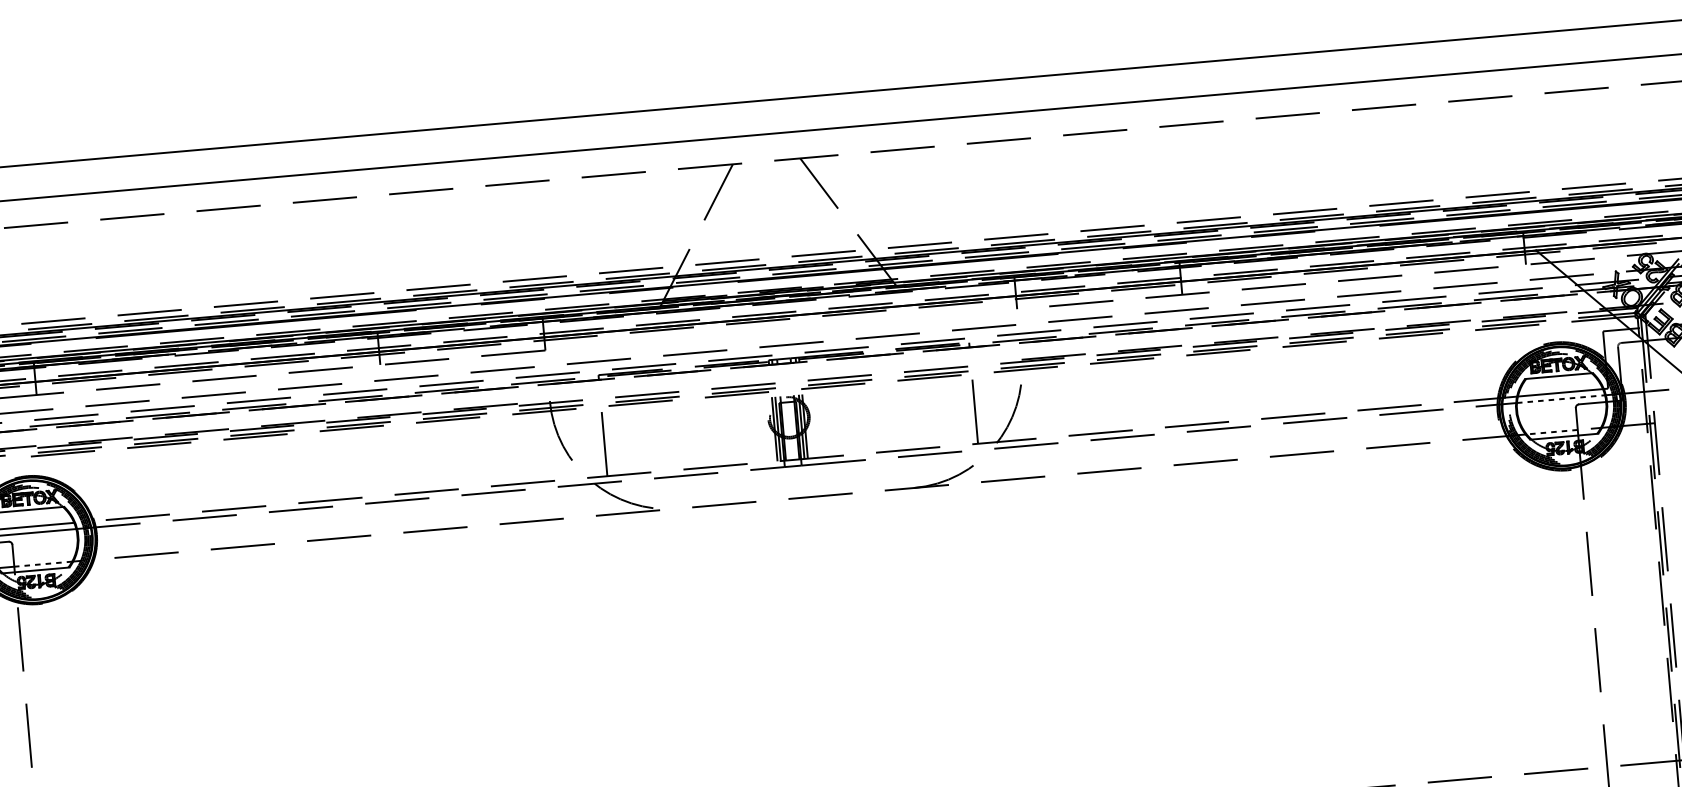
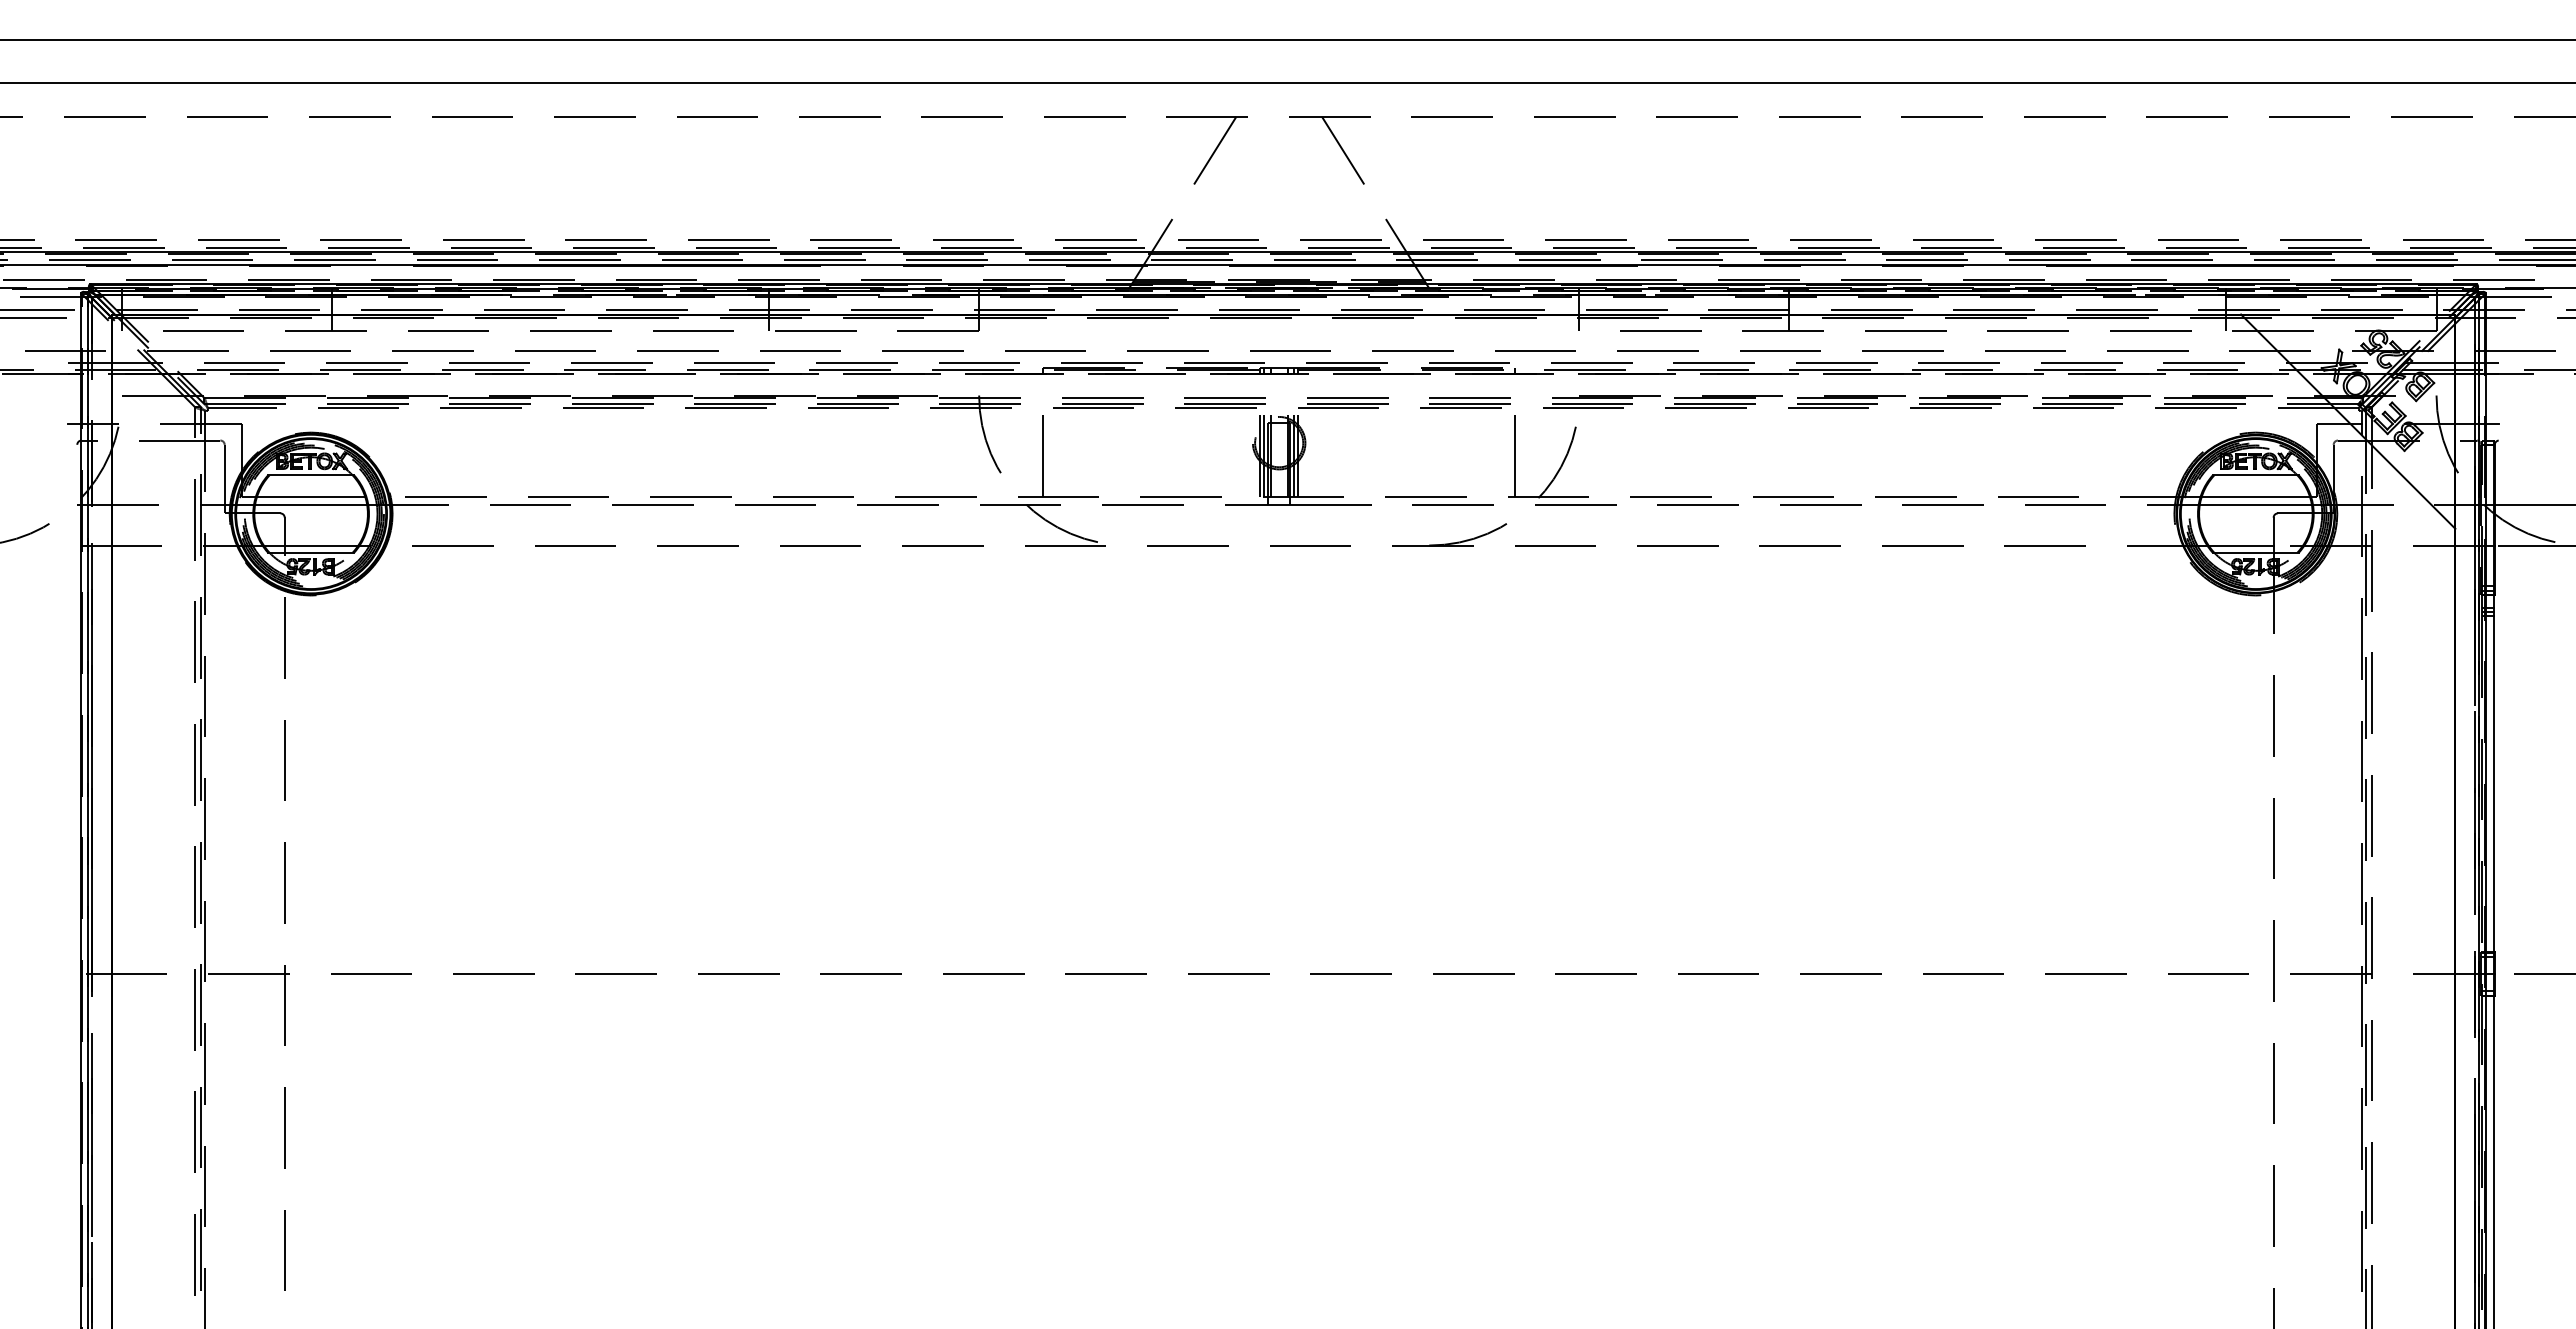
line: (1561, 398) -> (2256, 504), dashed -> solid
line: (1552, 432) -> (2241, 545), dashed -> solid
line: (43, 564) -> (321, 545), dashed -> solid

